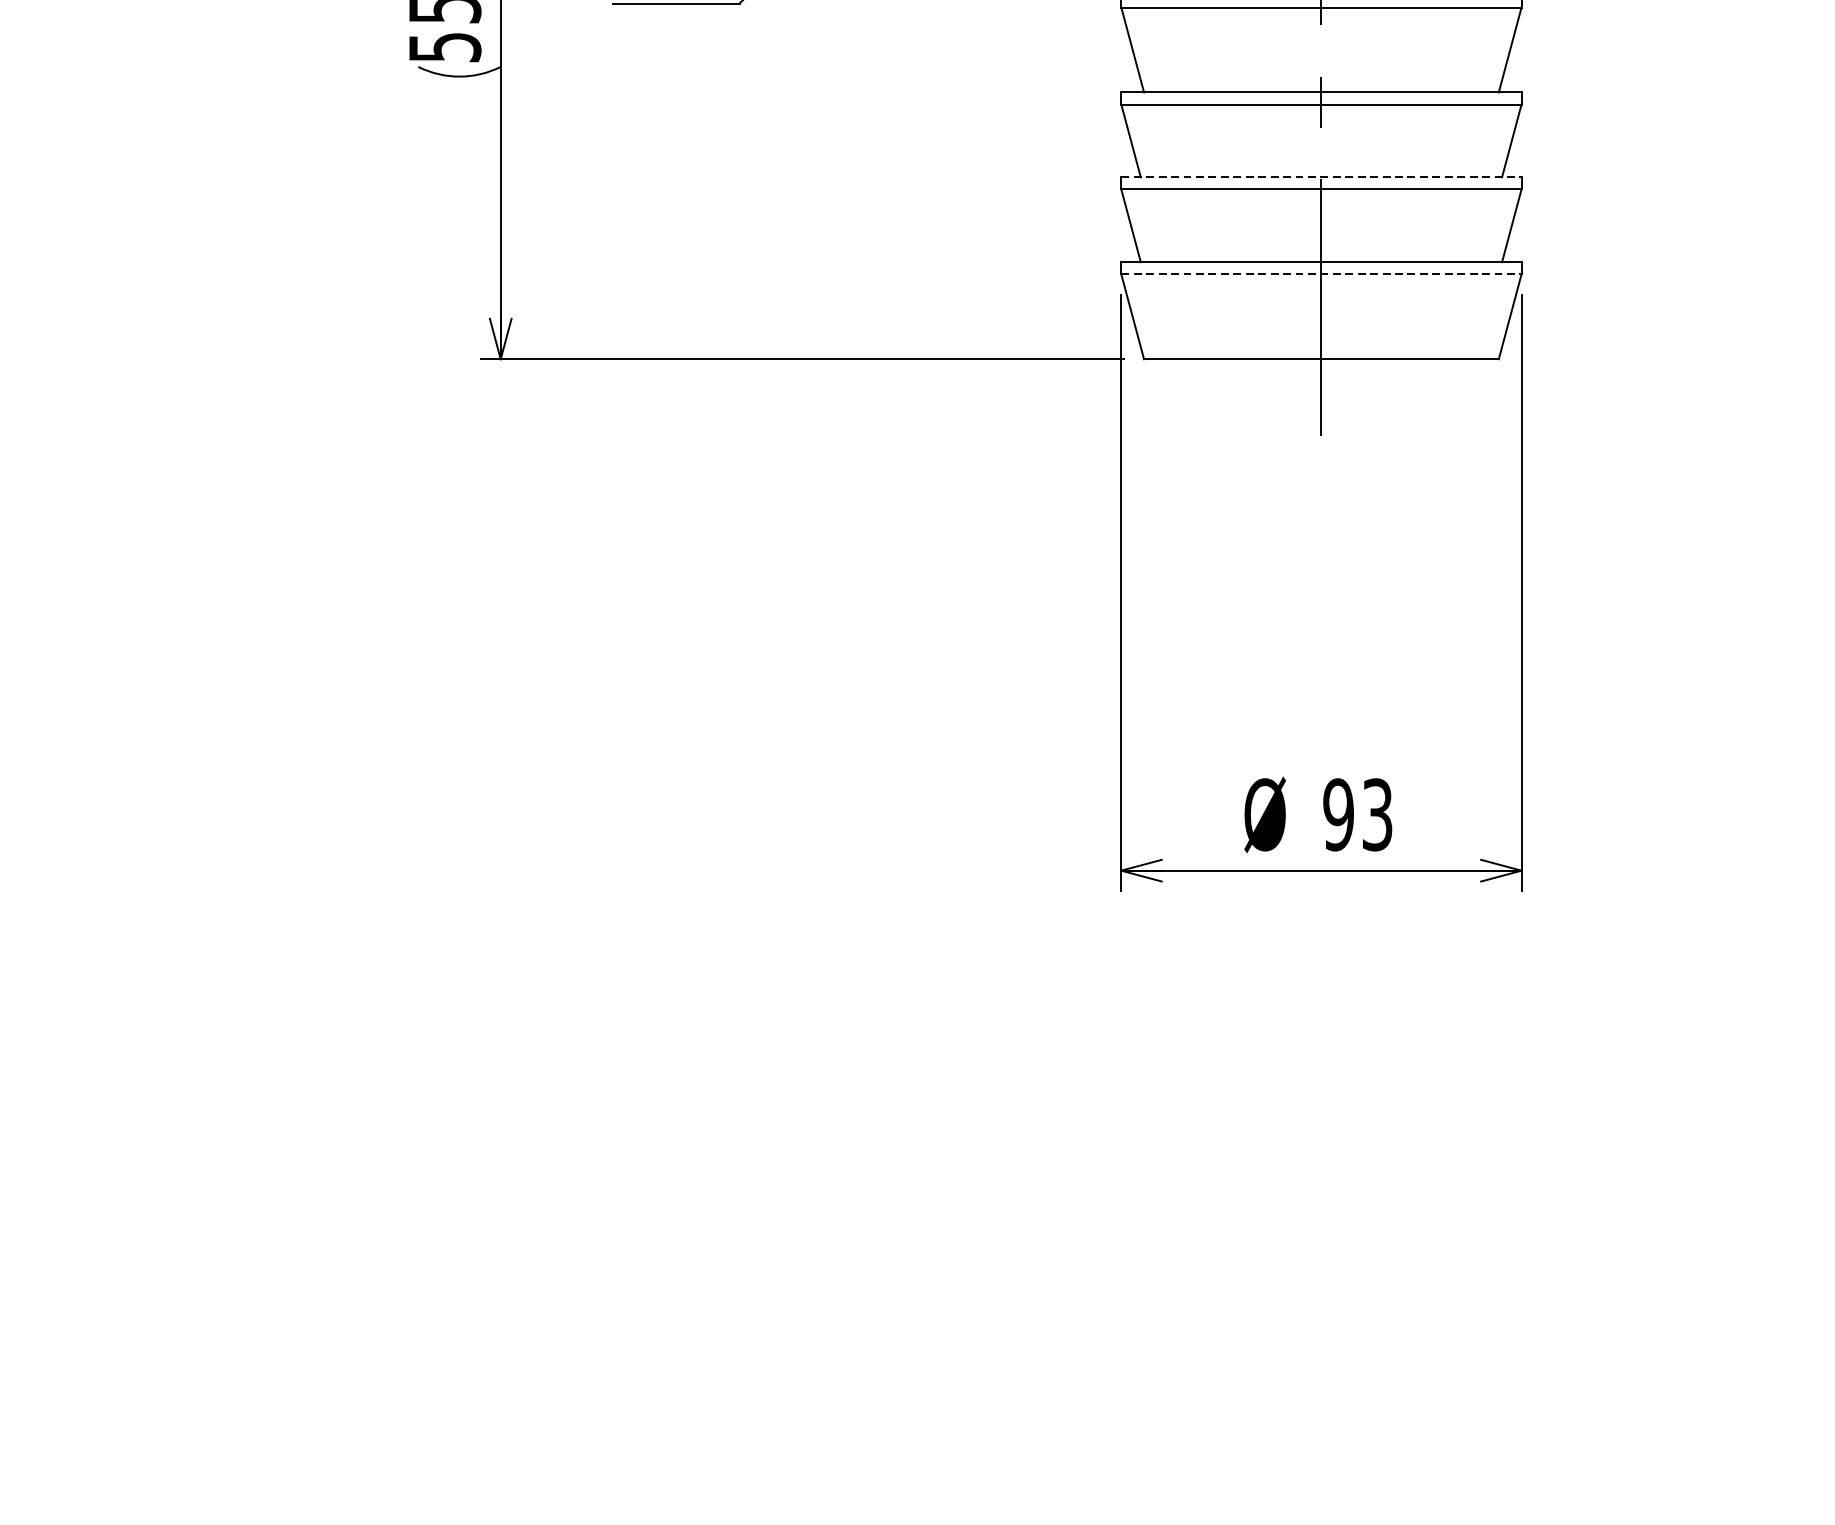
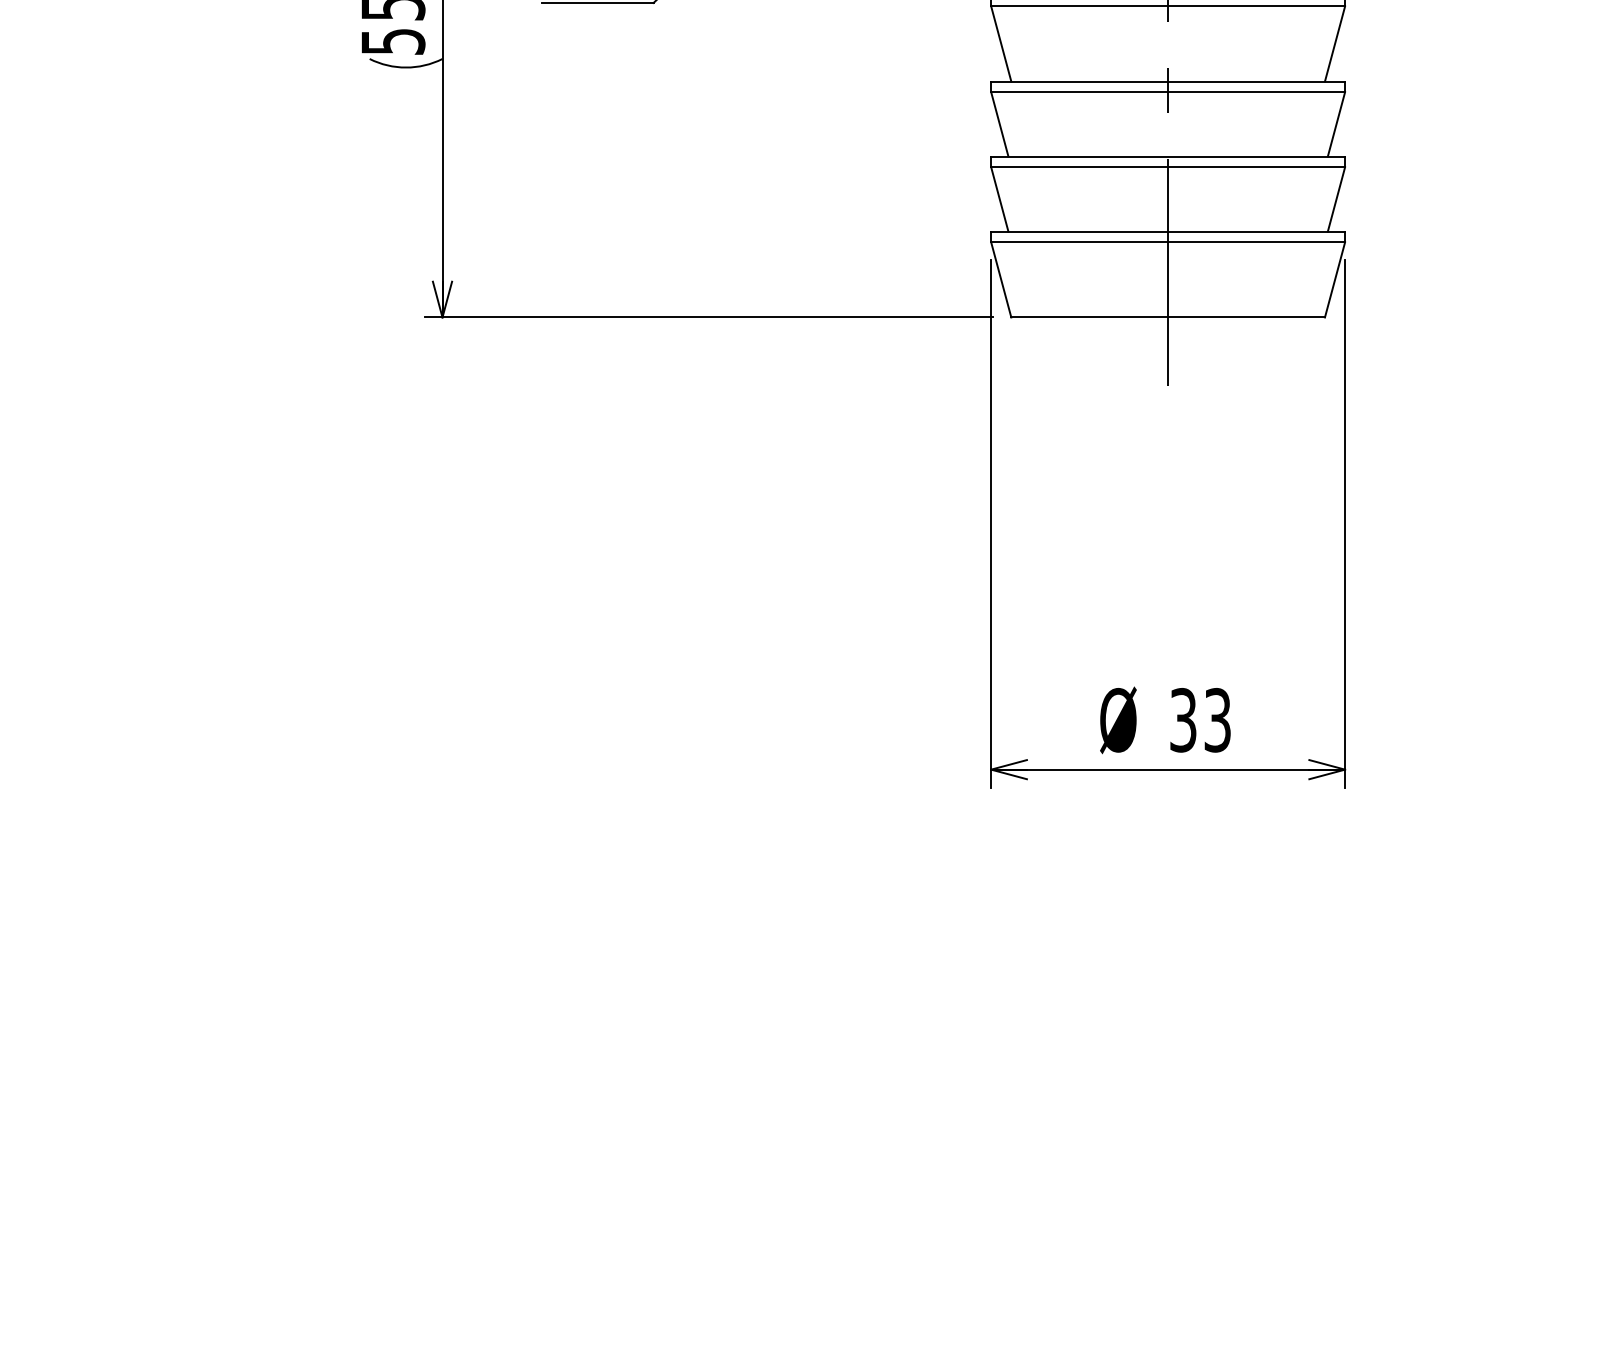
line: (1321, 177) -> (1168, 156), dashed -> solid
line: (1321, 274) -> (1168, 242), dashed -> solid
text: (1337, 815) -> (1182, 720), 93 -> 33

